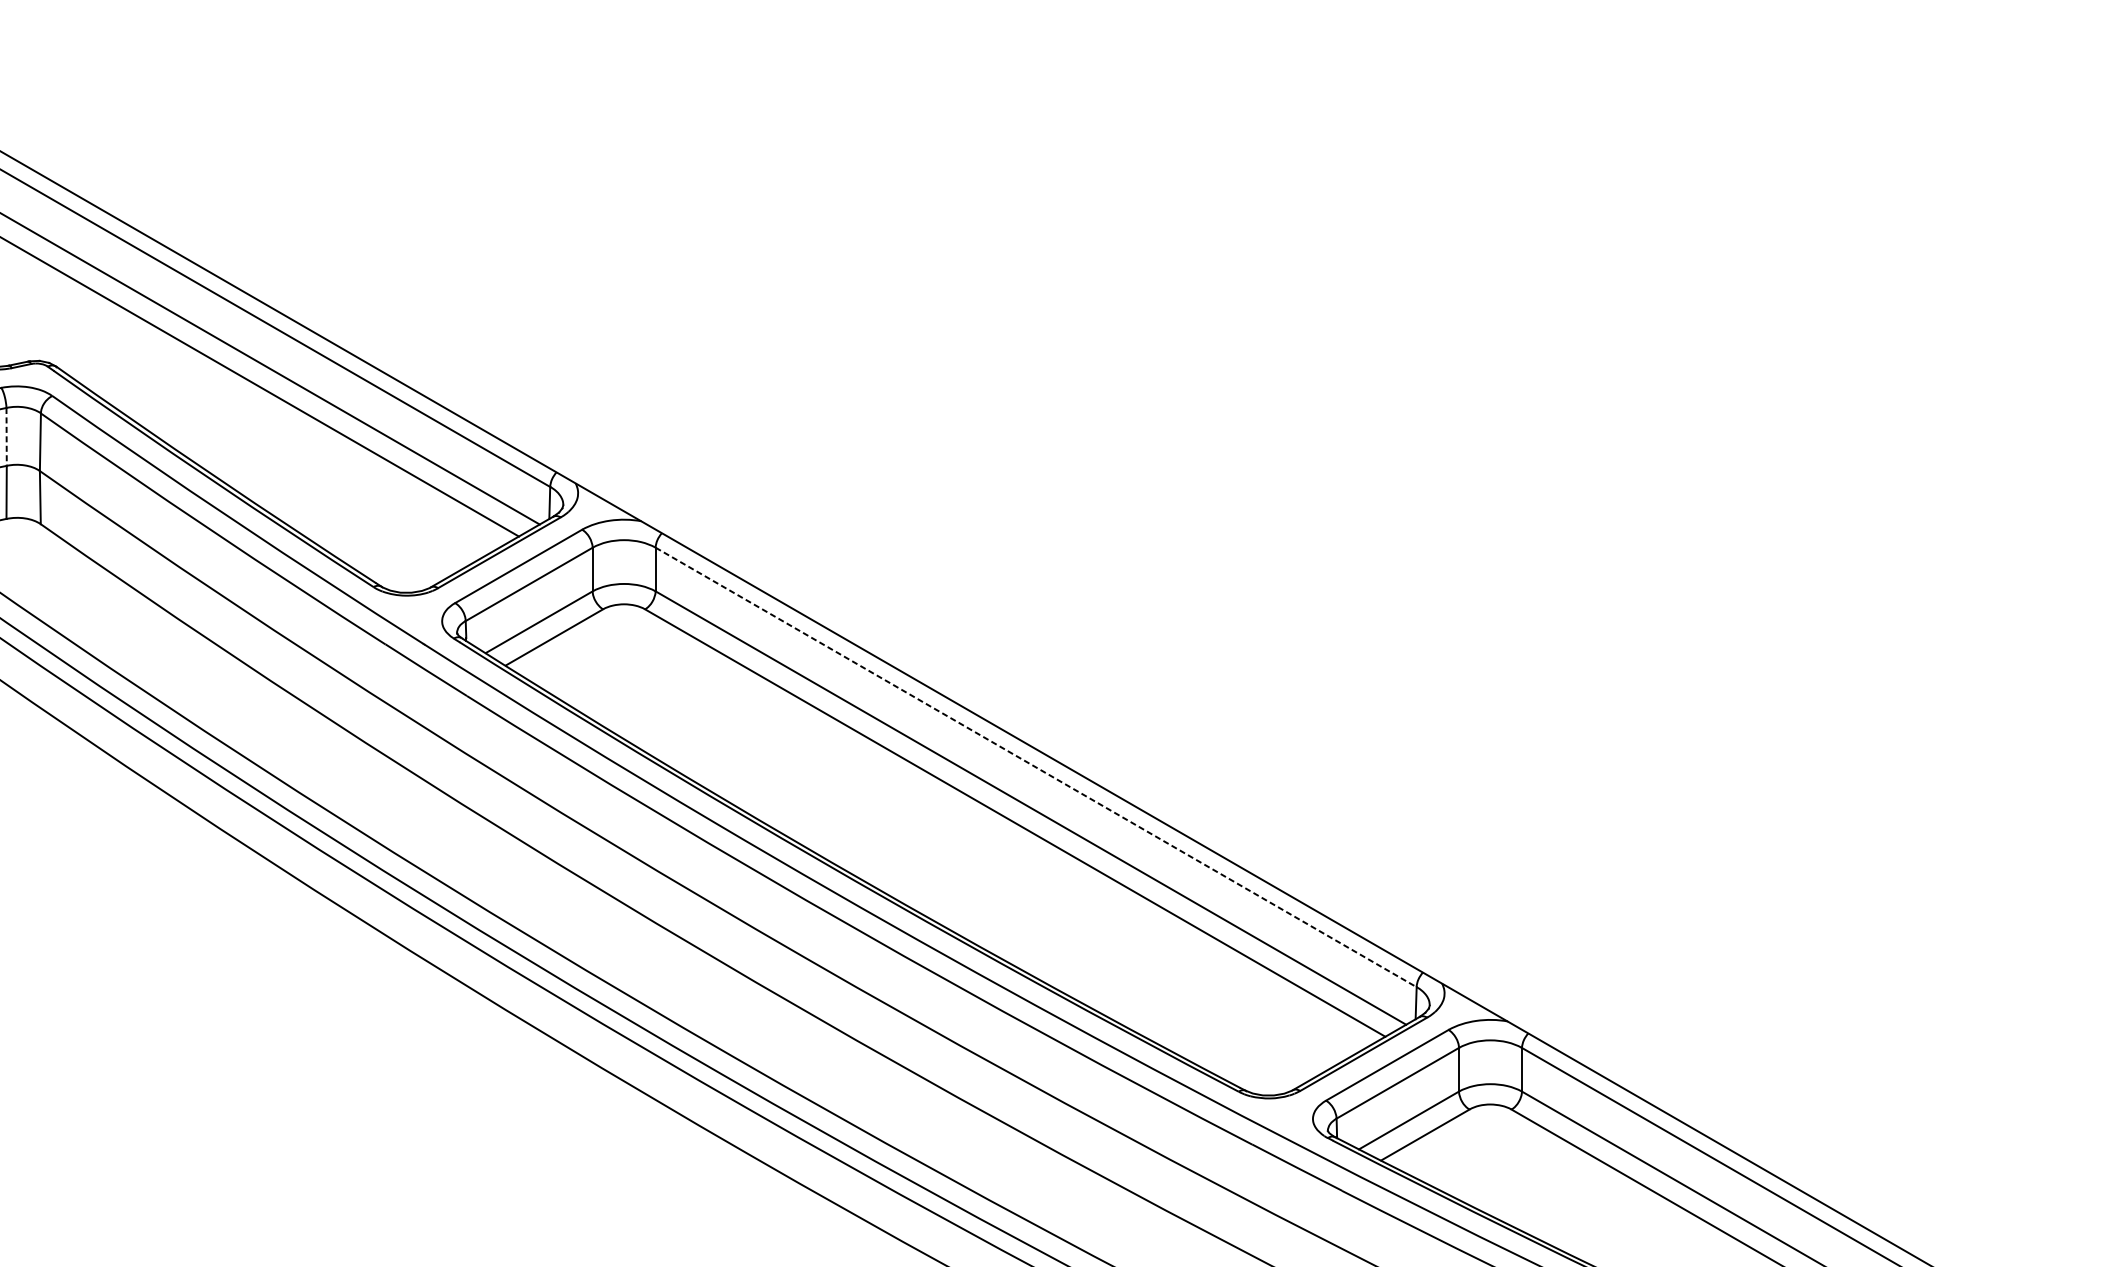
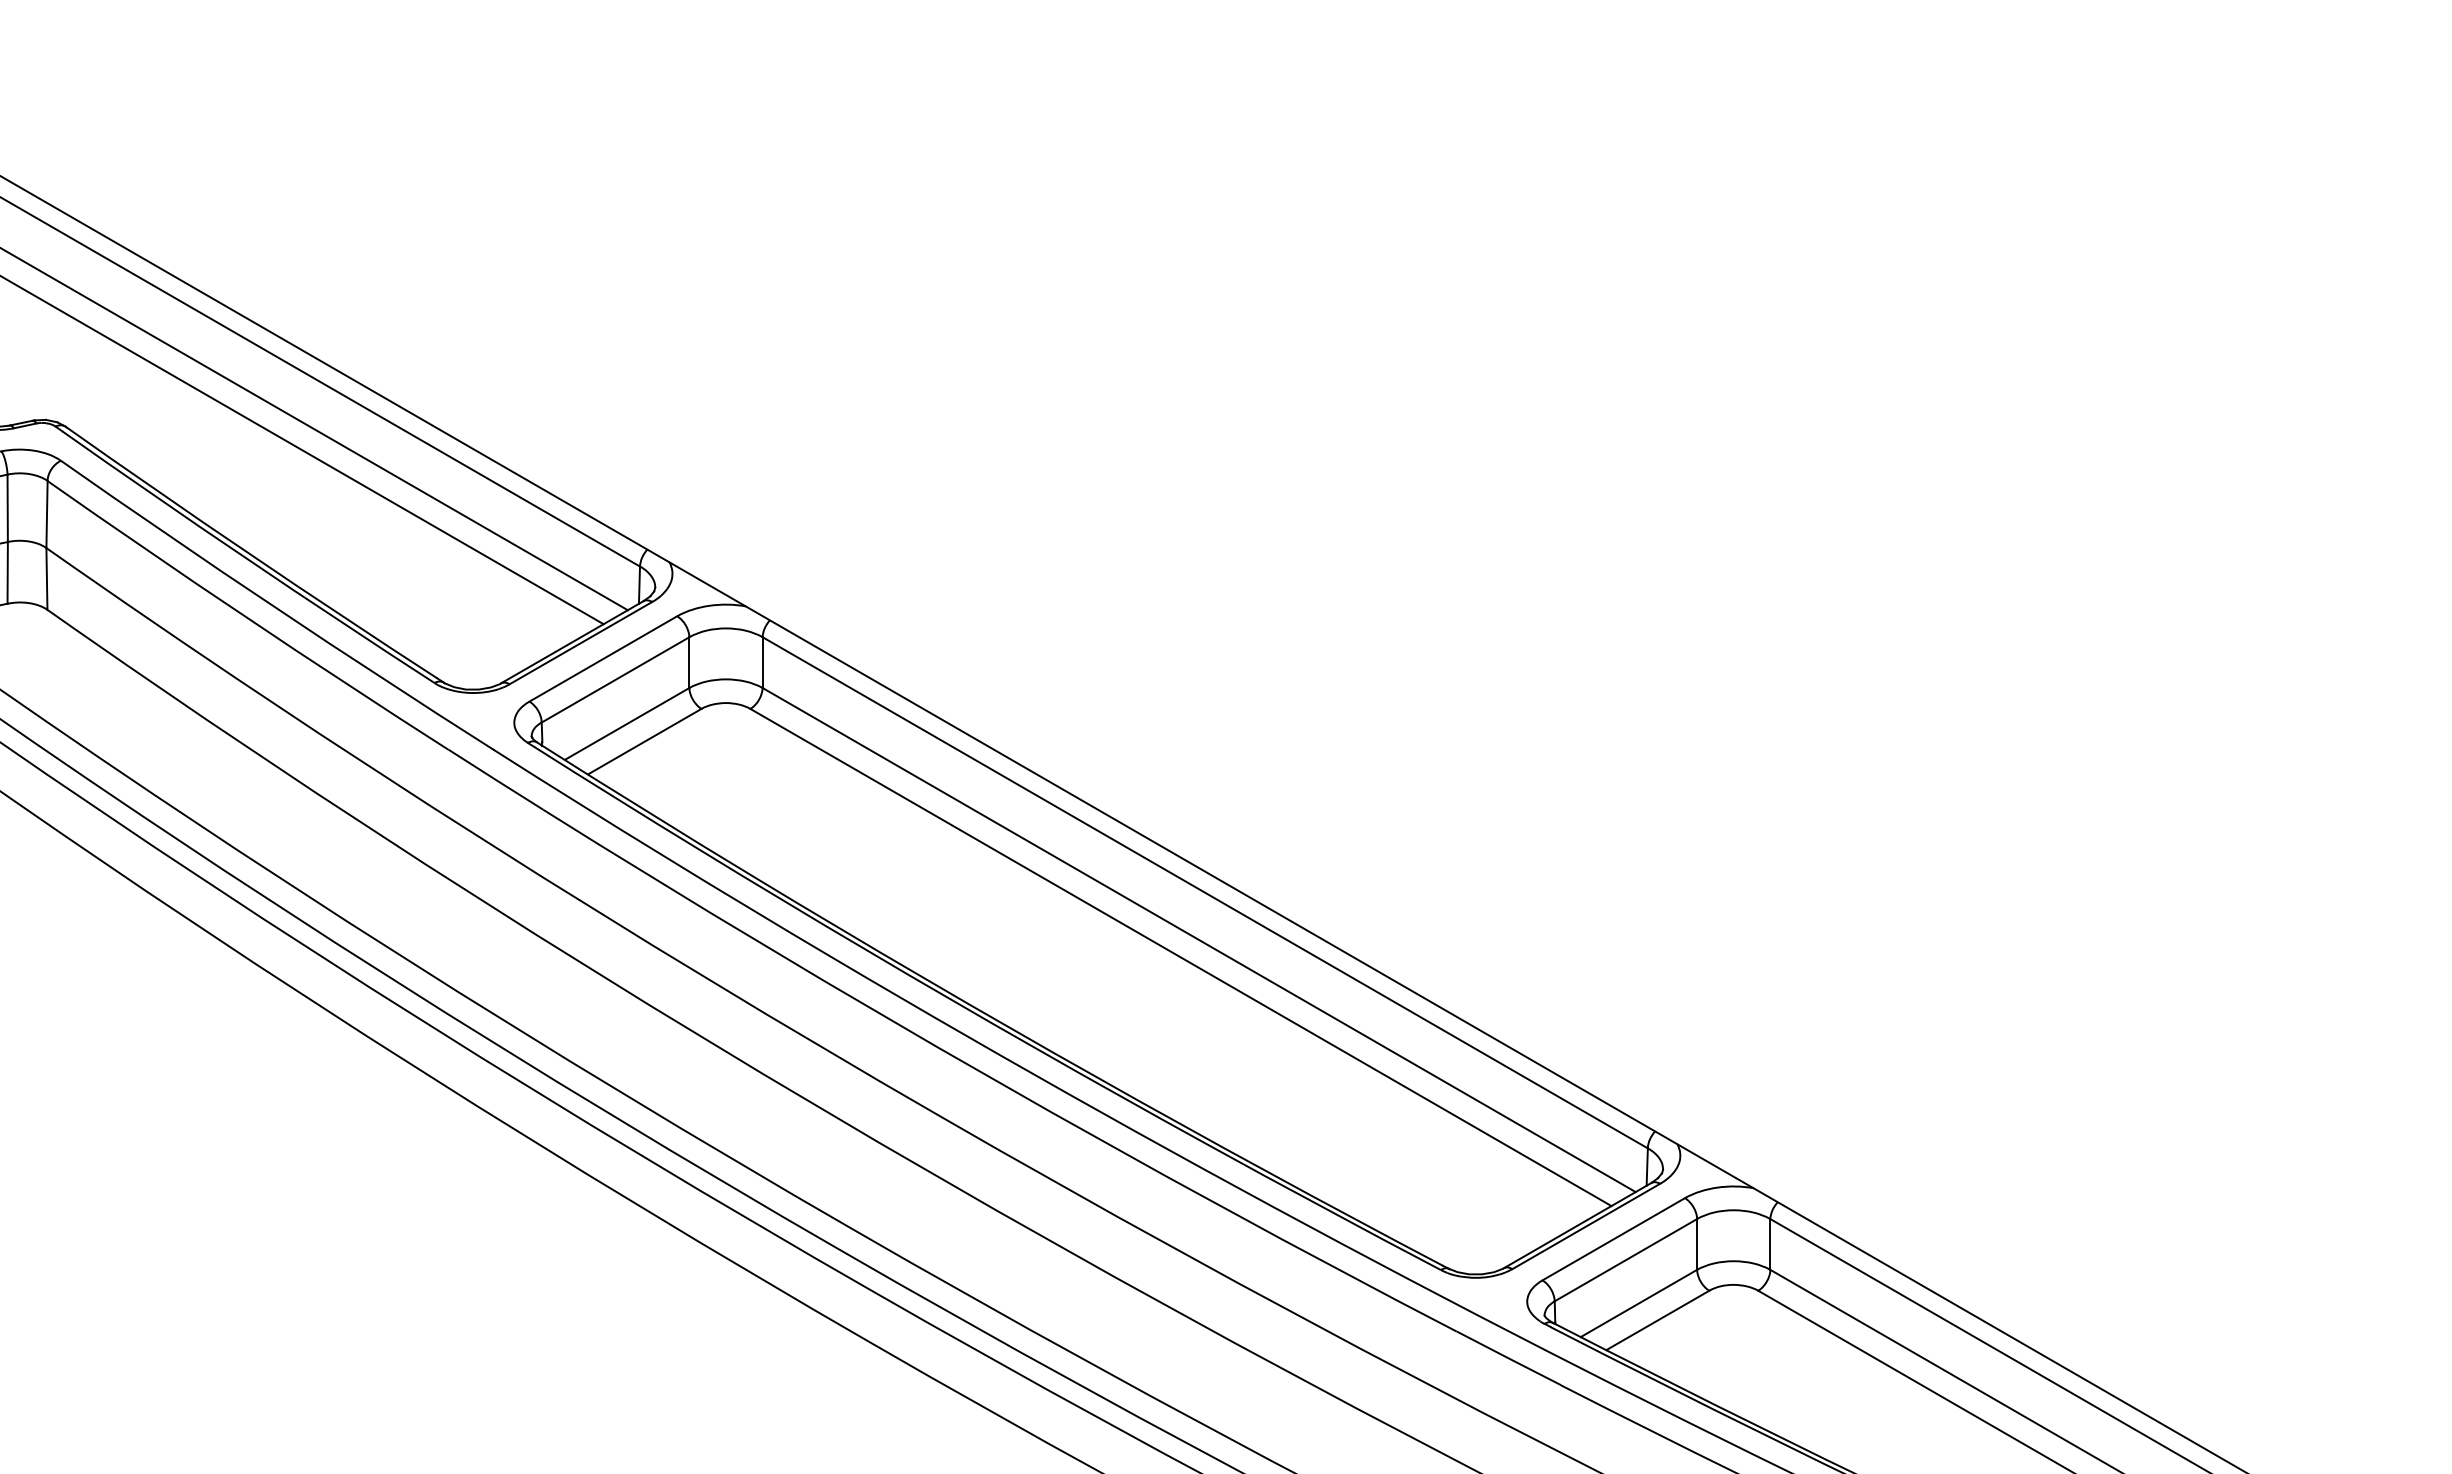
line: (6, 437) -> (7, 508), dashed -> solid
line: (1036, 768) -> (1205, 893), dashed -> solid

